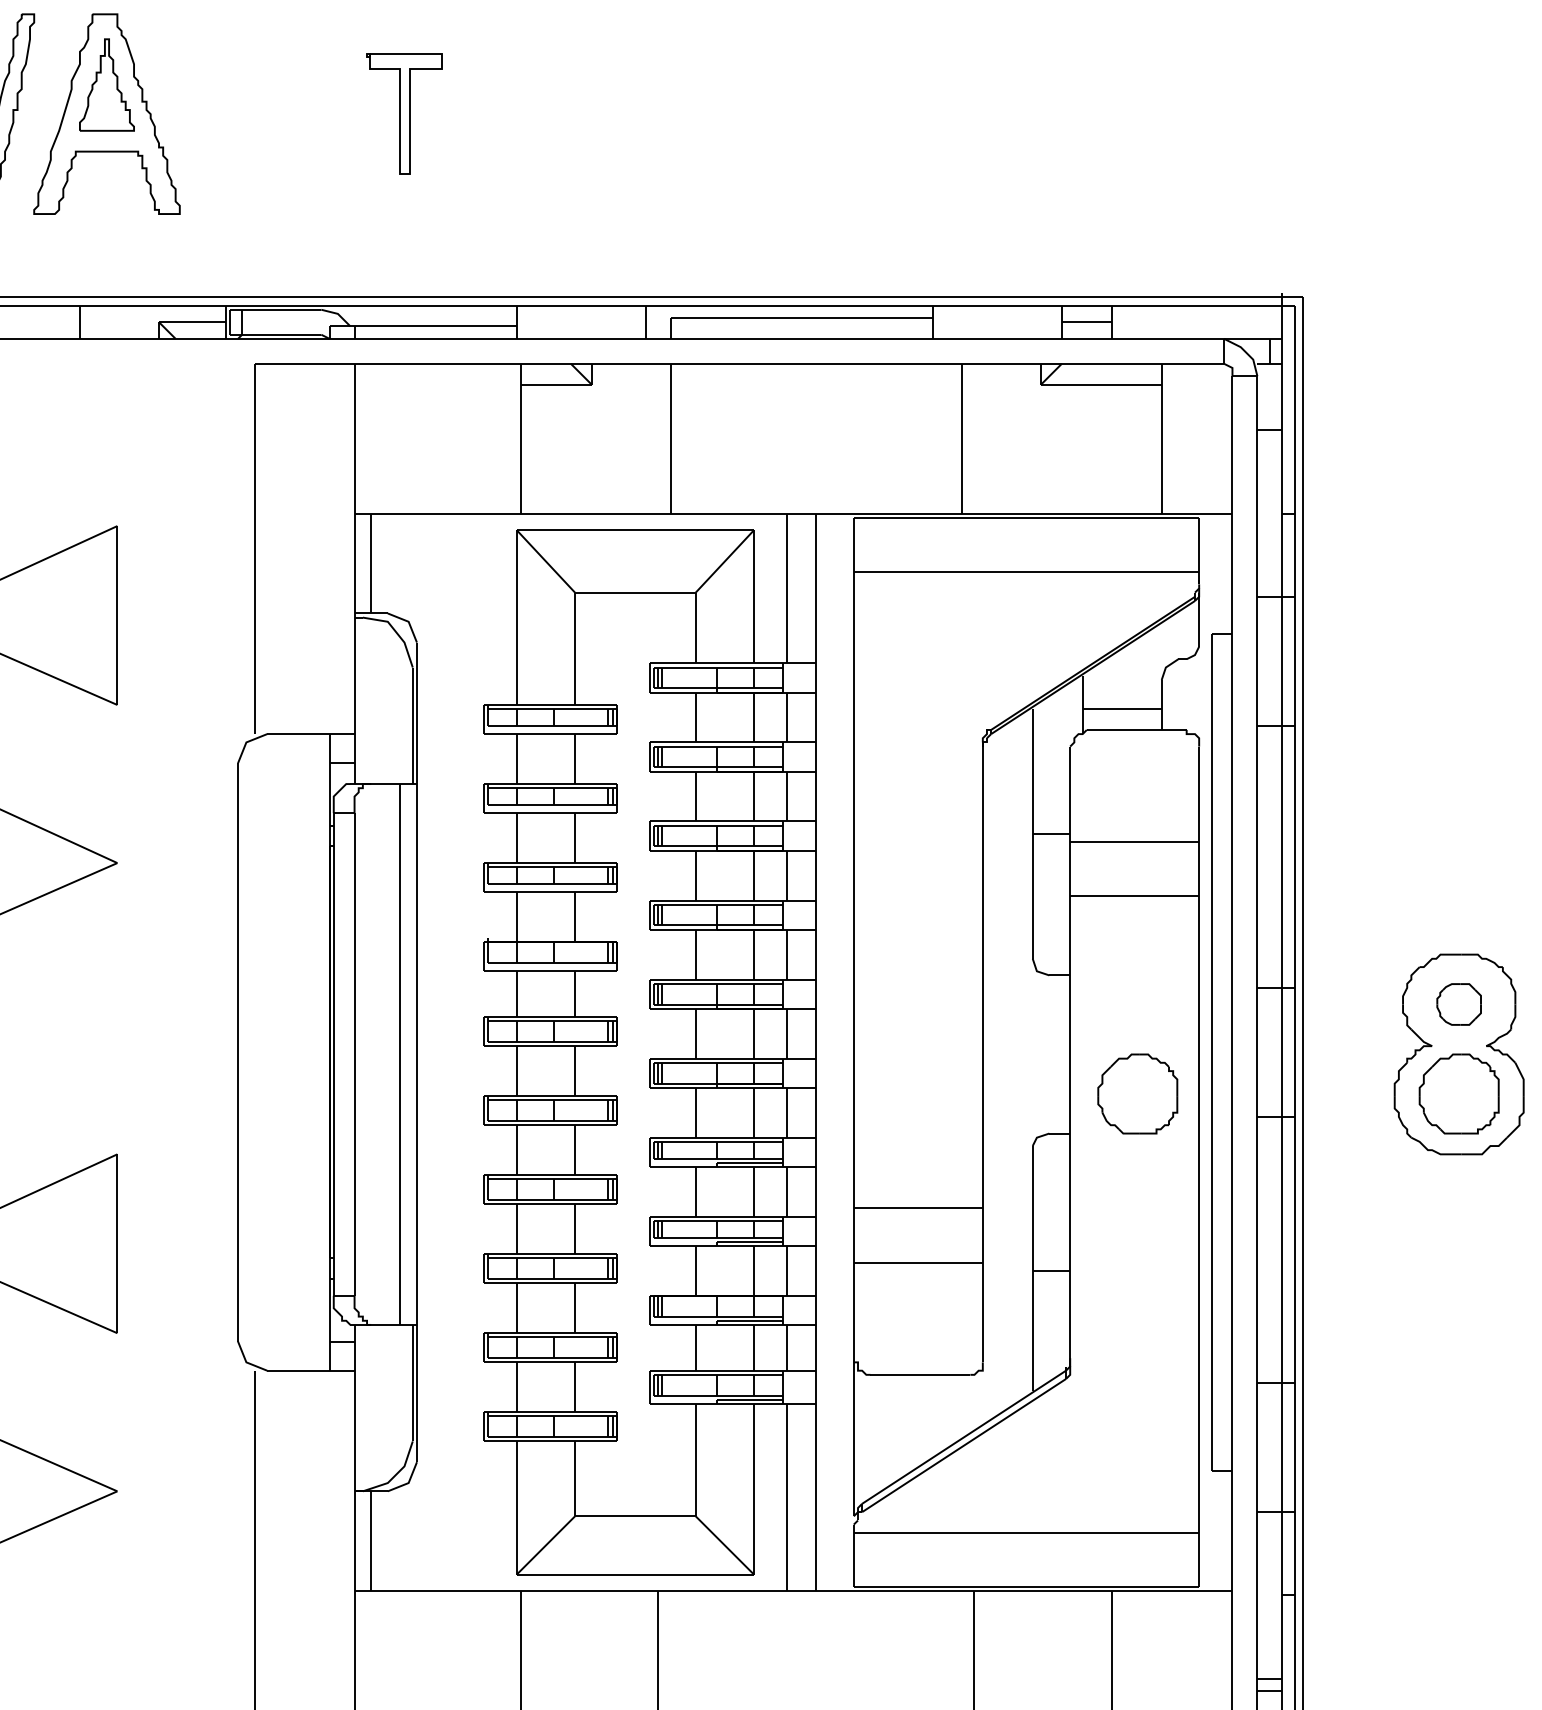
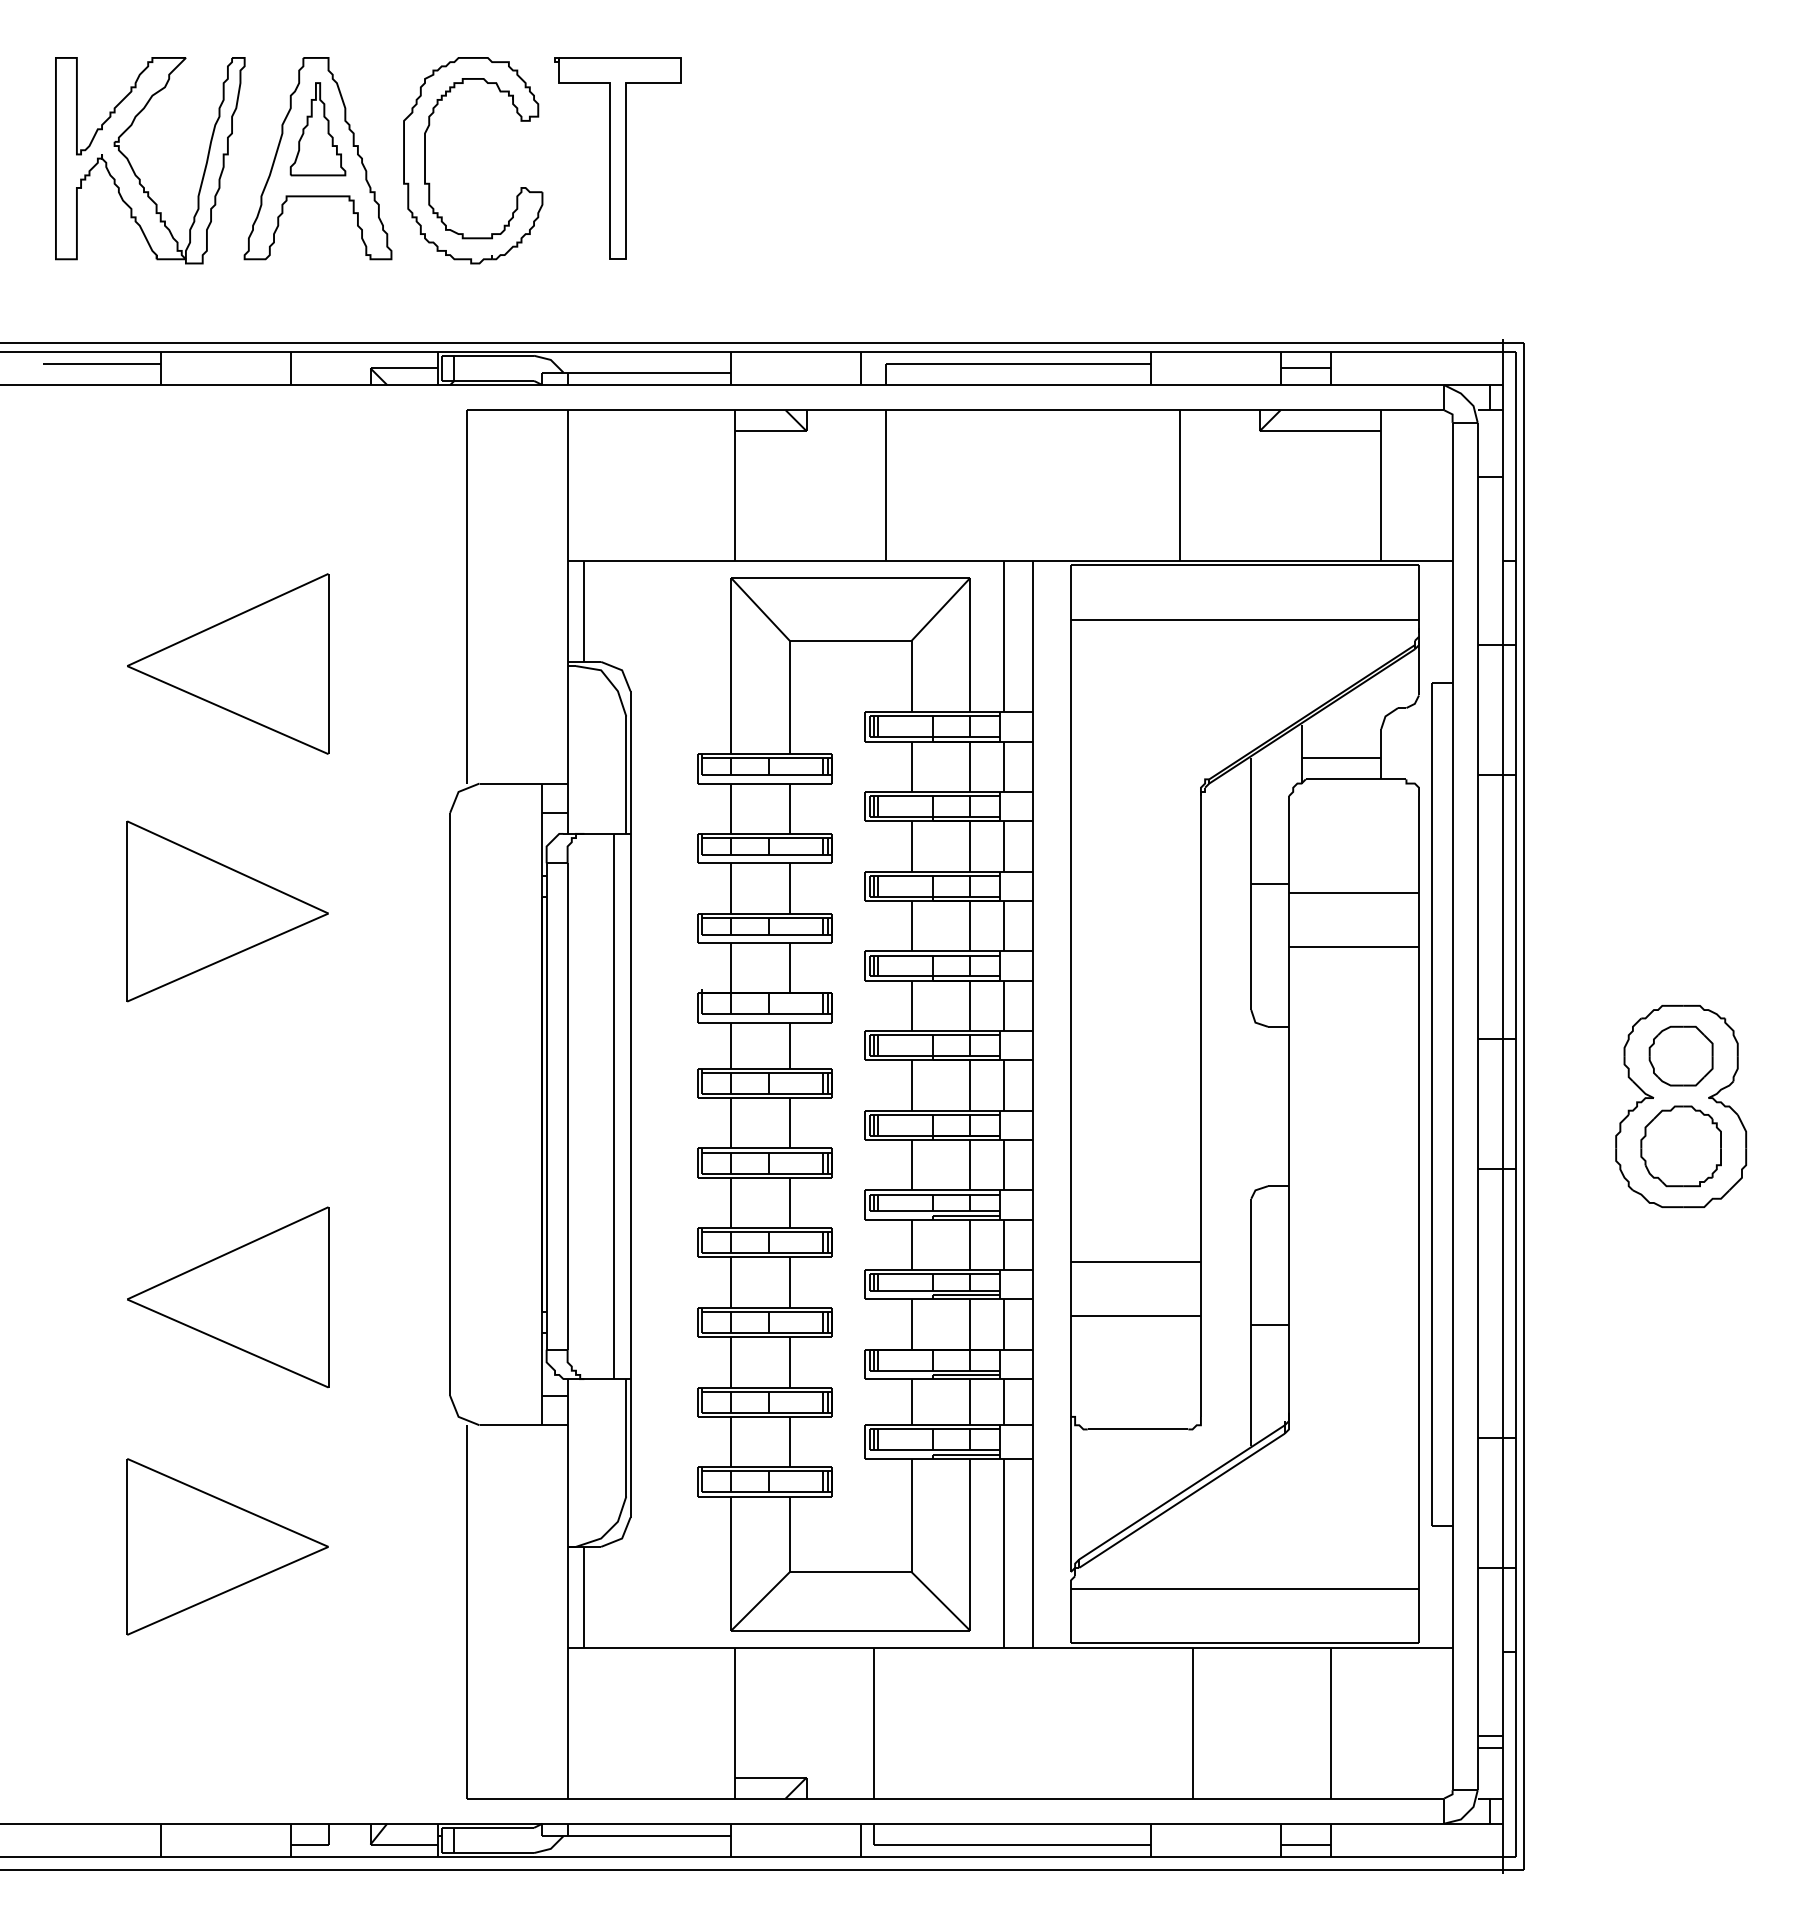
part: (404, 114) -> (617, 158), size x1.67
part: (213, 116) -> (425, 160), added
part: (1458, 1003) -> (1680, 1055), size x1.43
part: (1137, 1094) -> (1356, 1146), removed

